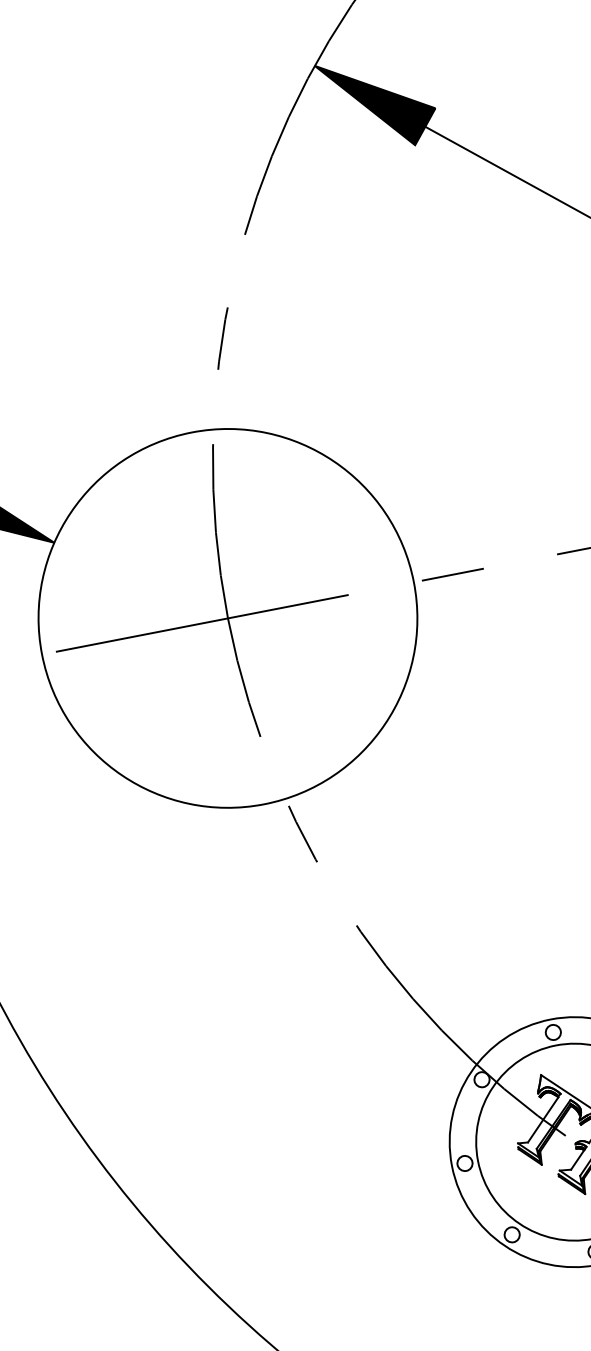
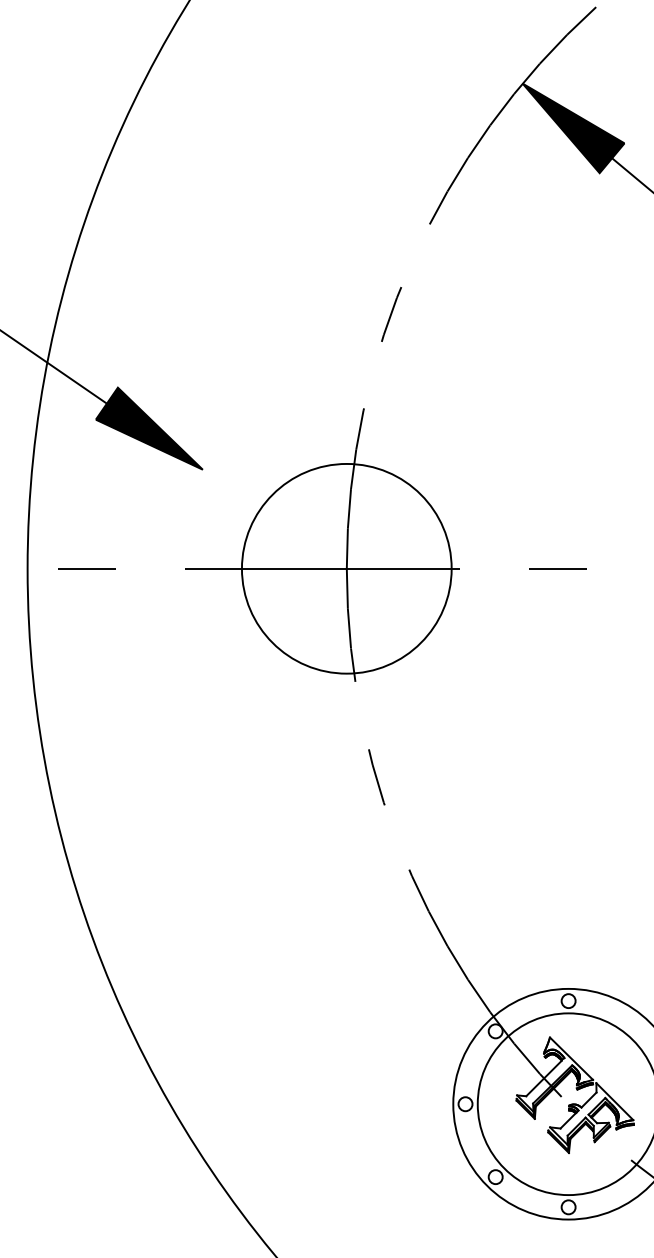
circle: (227, 618) -> (346, 568), size x0.6

